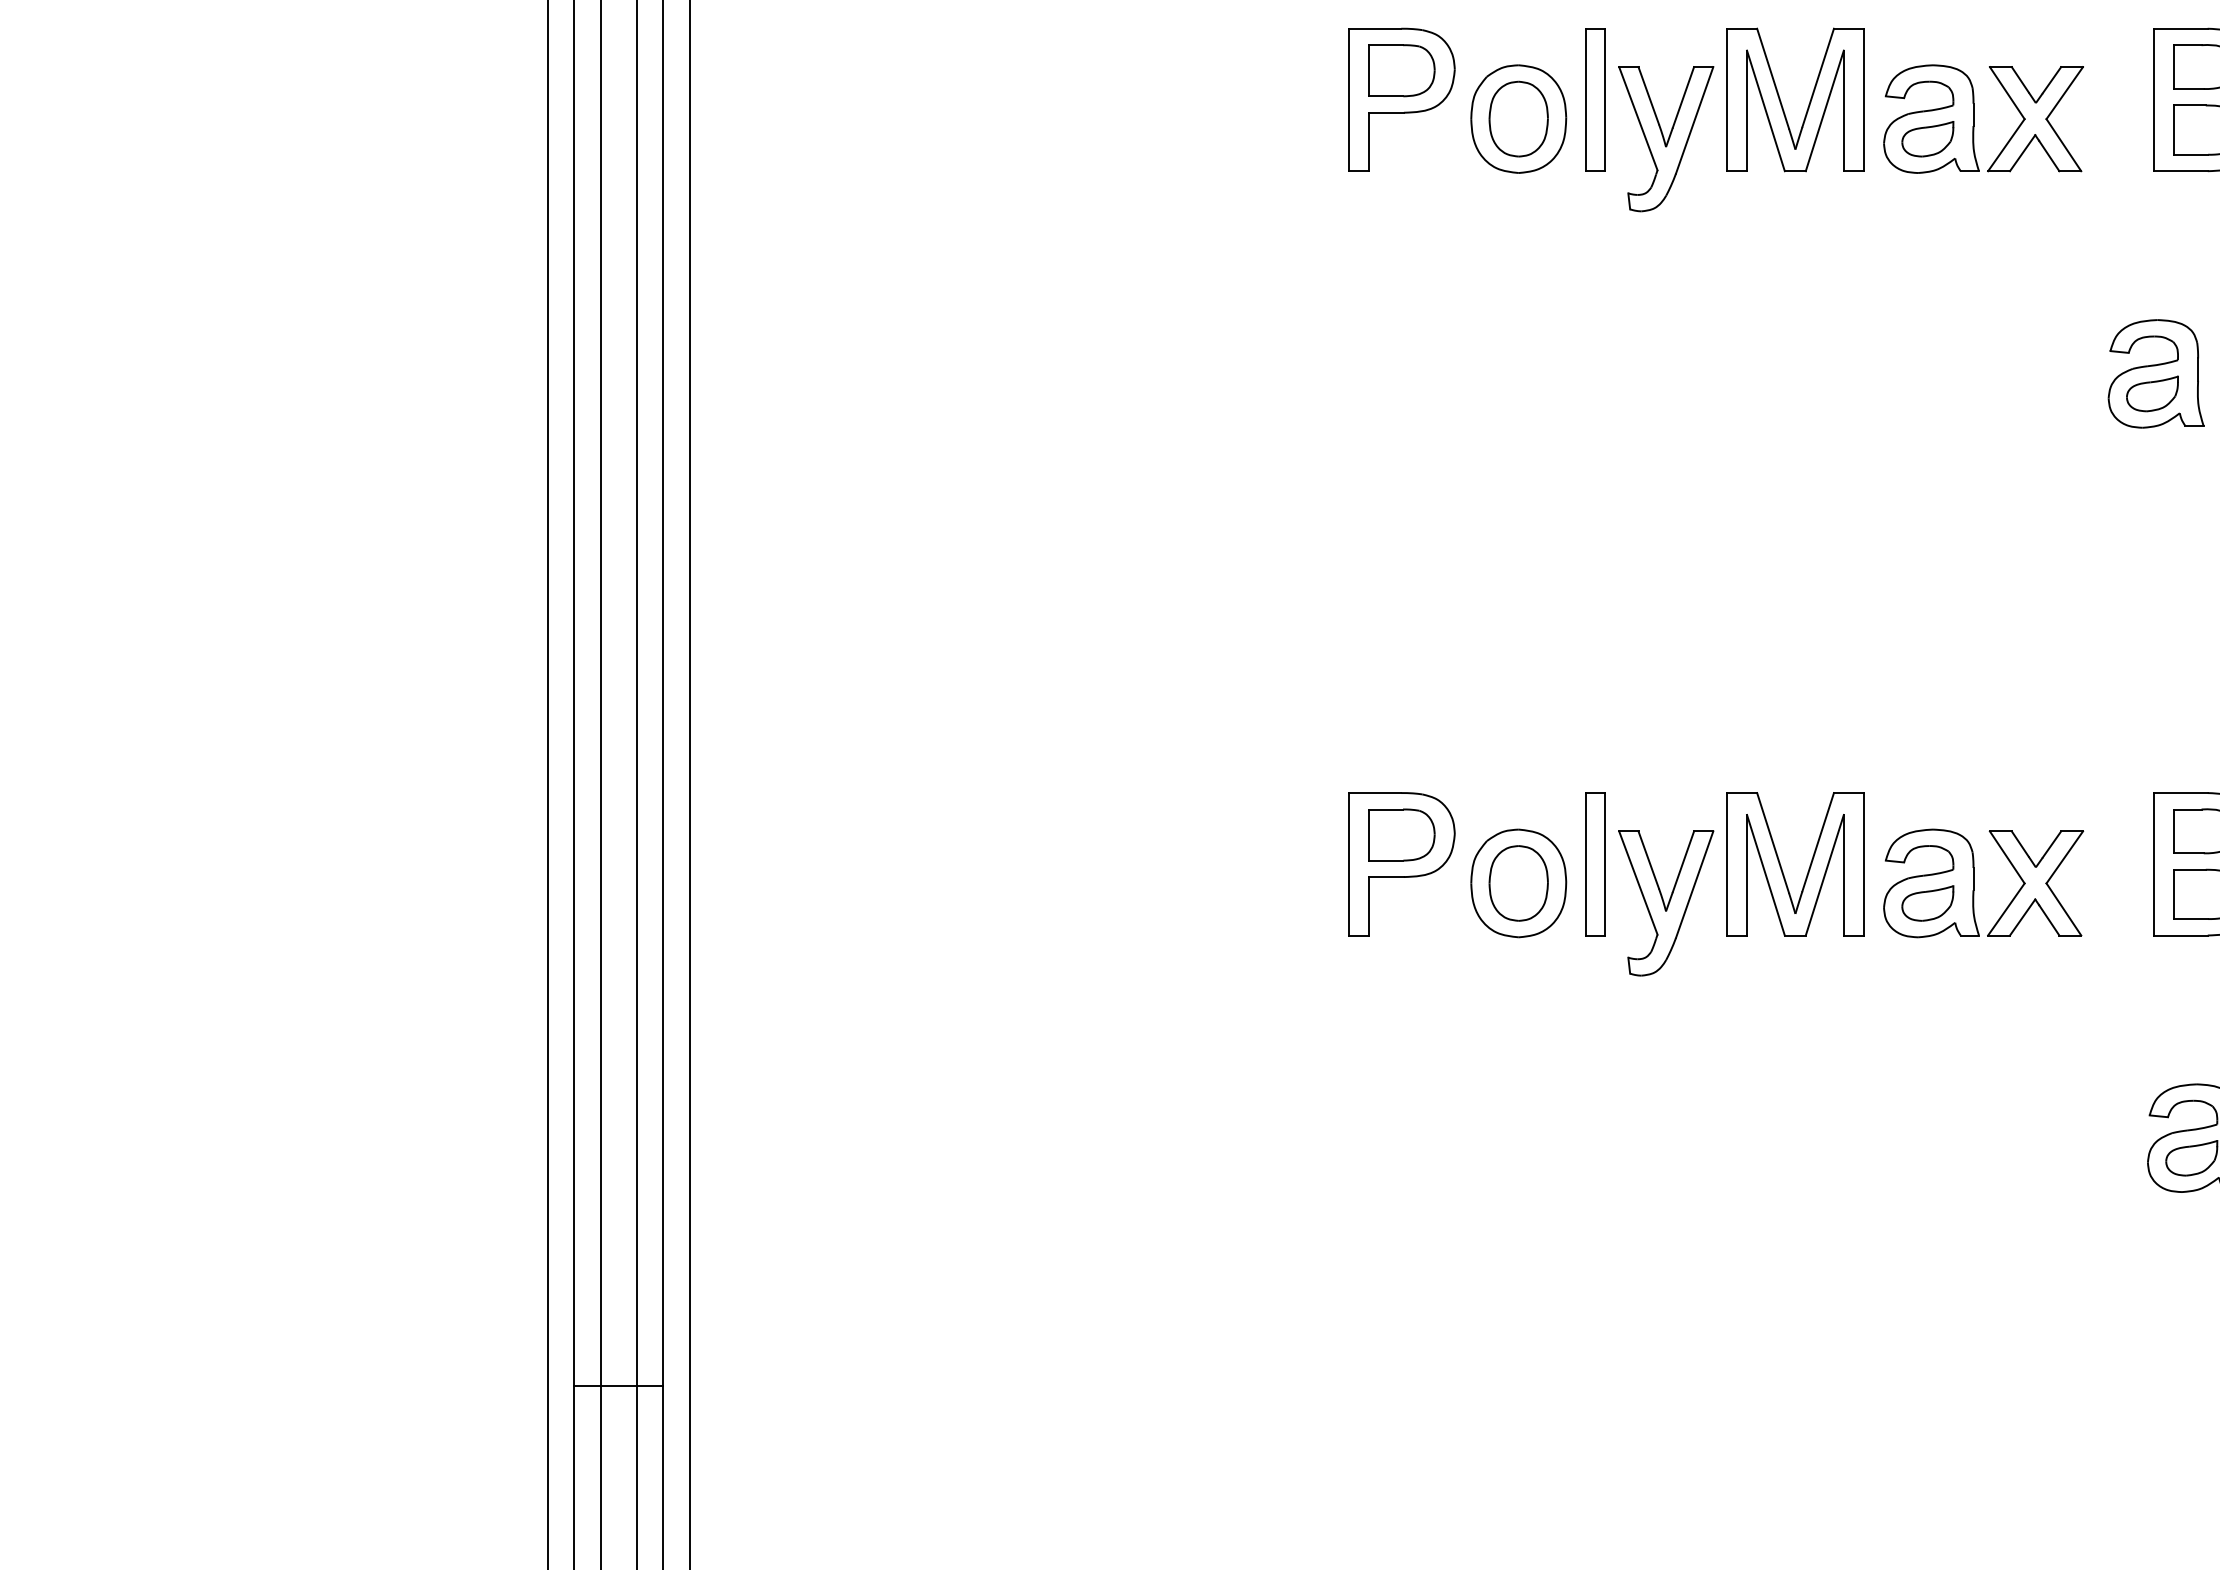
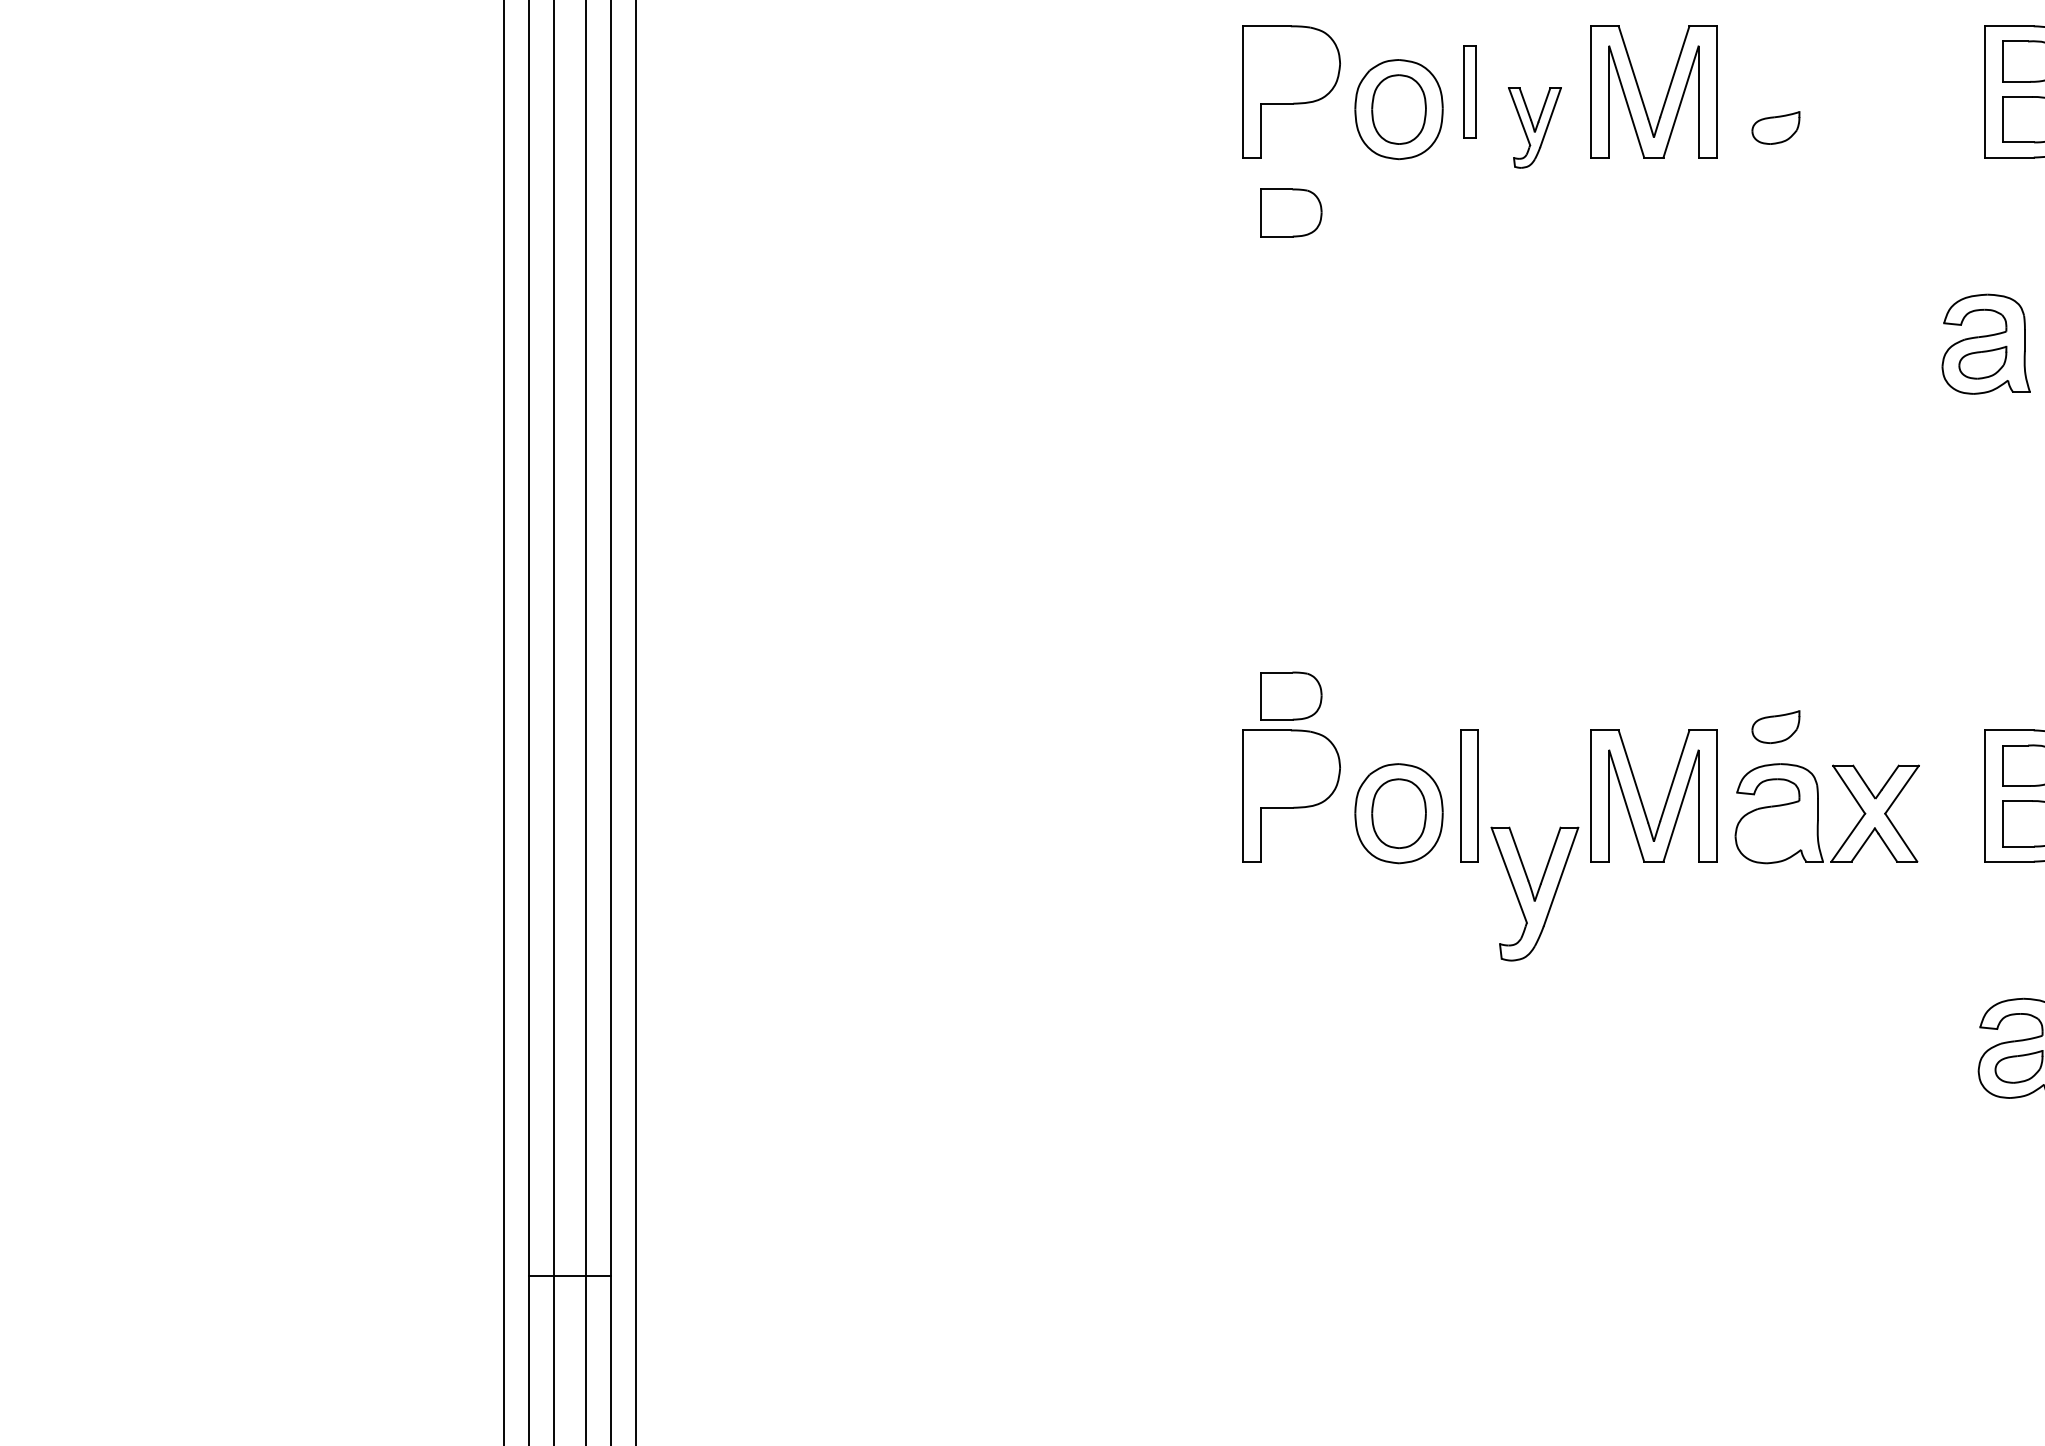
part: (1401, 70) -> (1291, 212), moved
part: (1595, 99) -> (1469, 91), size x0.7
part: (1974, 119) -> (1818, 109), removed
part: (1665, 138) -> (1534, 127), size x0.6
part: (1401, 834) -> (1291, 695), moved
part: (1665, 902) -> (1534, 893), moved
part: (1927, 902) -> (1775, 726), moved

